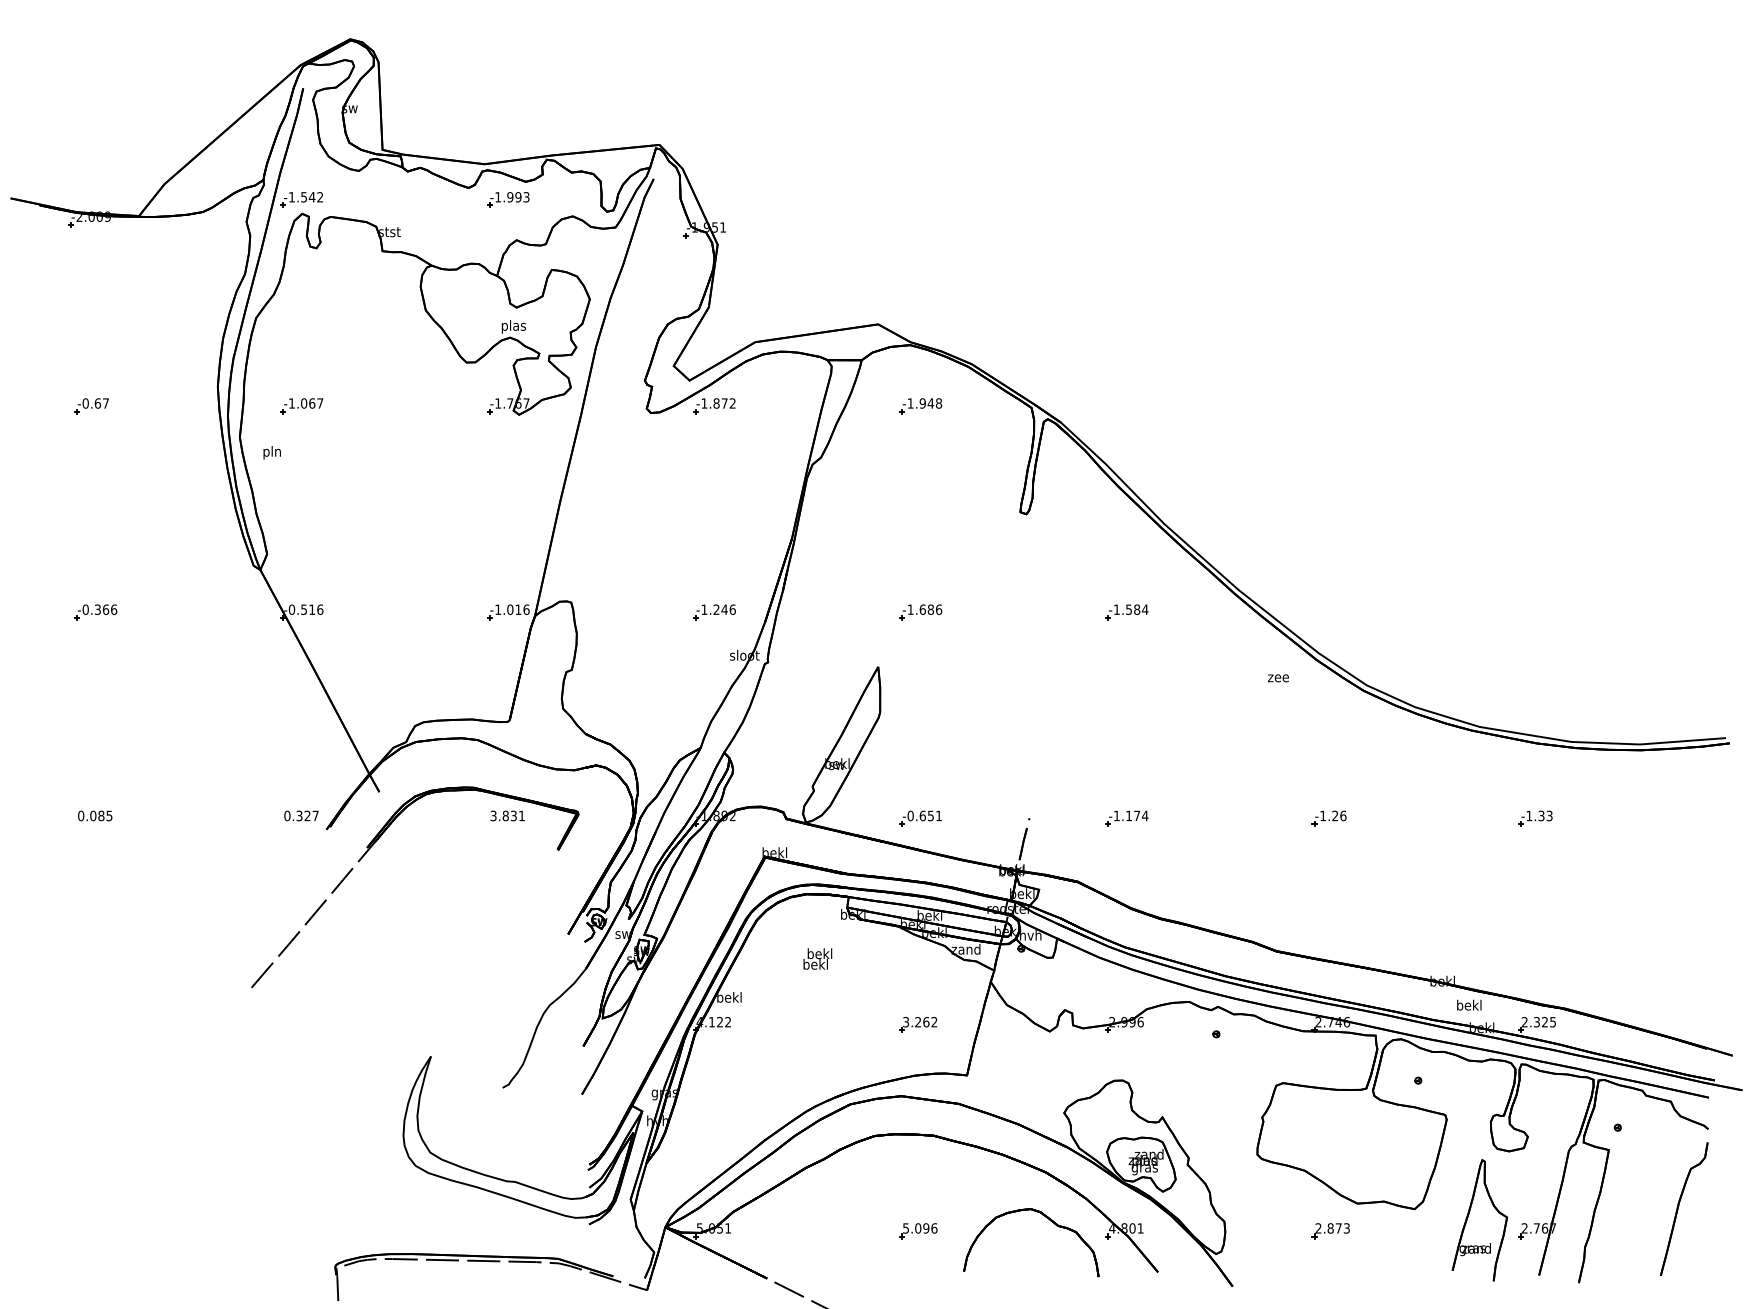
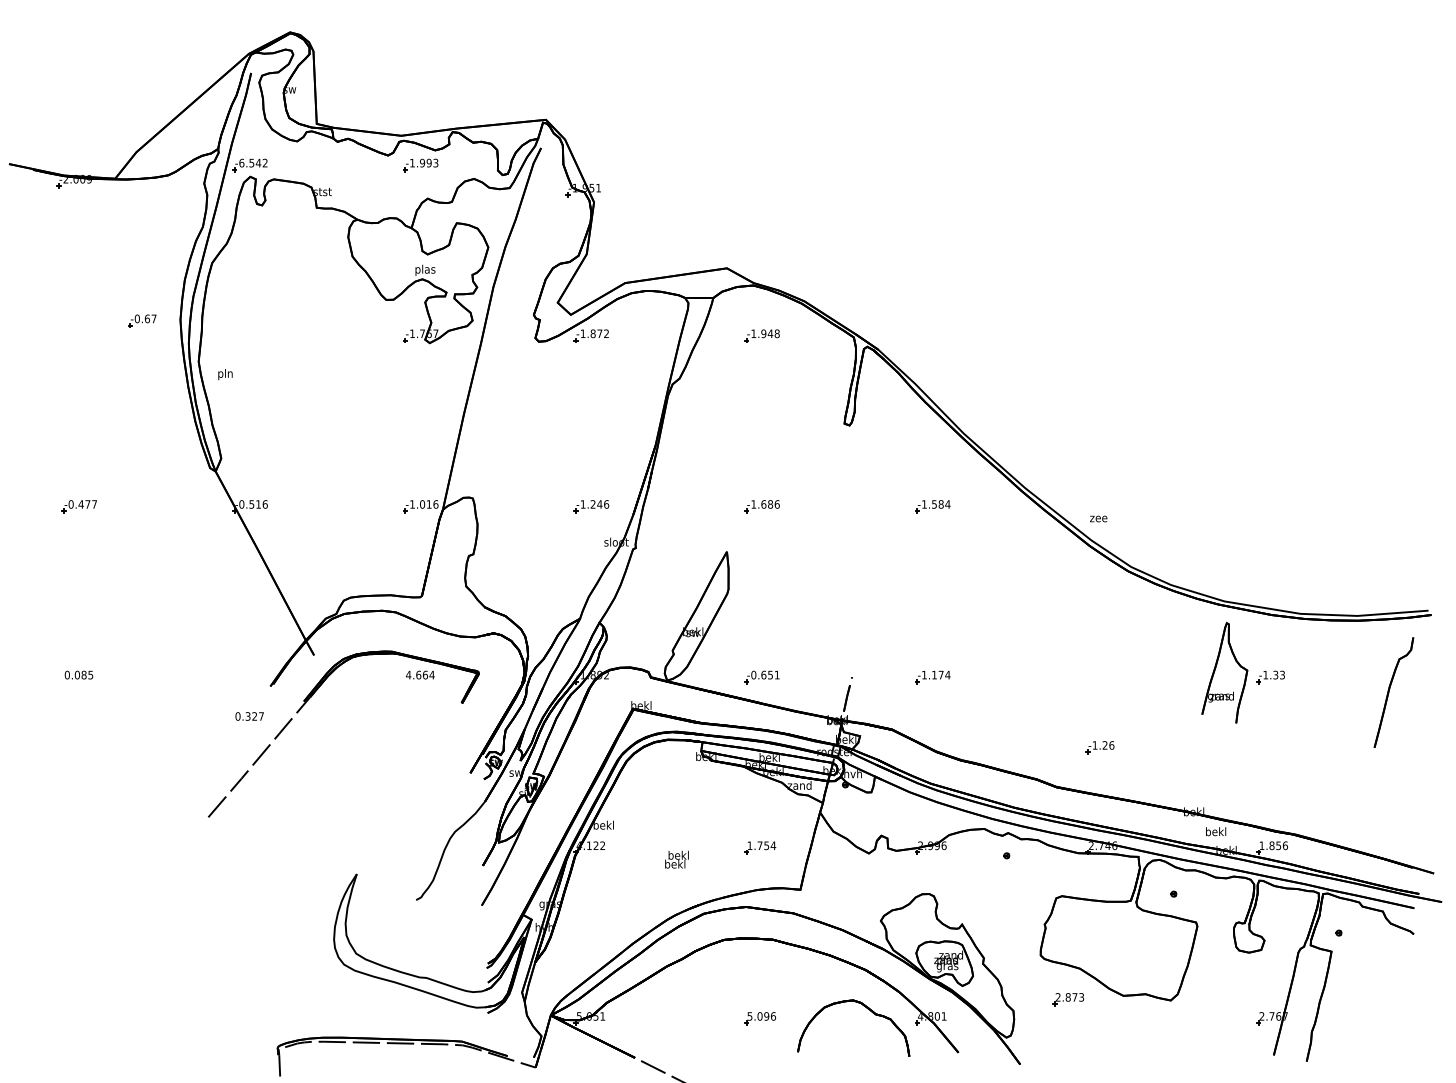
text: (291, 197) -> (241, 163), -1.542 -> -6.542
part: (91, 406) -> (142, 321), moved
part: (301, 406) -> (249, 336), removed
text: (105, 609) -> (87, 504), -0.366 -> -0.477
text: (1278, 678) -> (1098, 519), moved
text: (301, 815) -> (249, 716), moved
text: (507, 815) -> (420, 674), 3.831 -> 4.664
part: (1328, 818) -> (1099, 747), moved
text: (817, 958) -> (676, 859), moved
text: (920, 1021) -> (761, 845), 3.262 -> 1.754
text: (1538, 1021) -> (1273, 845), 2.325 -> 1.856
part: (1684, 1208) -> (1394, 692), moved
part: (1468, 1217) -> (1215, 670), moved
part: (1330, 1231) -> (1068, 999), moved

